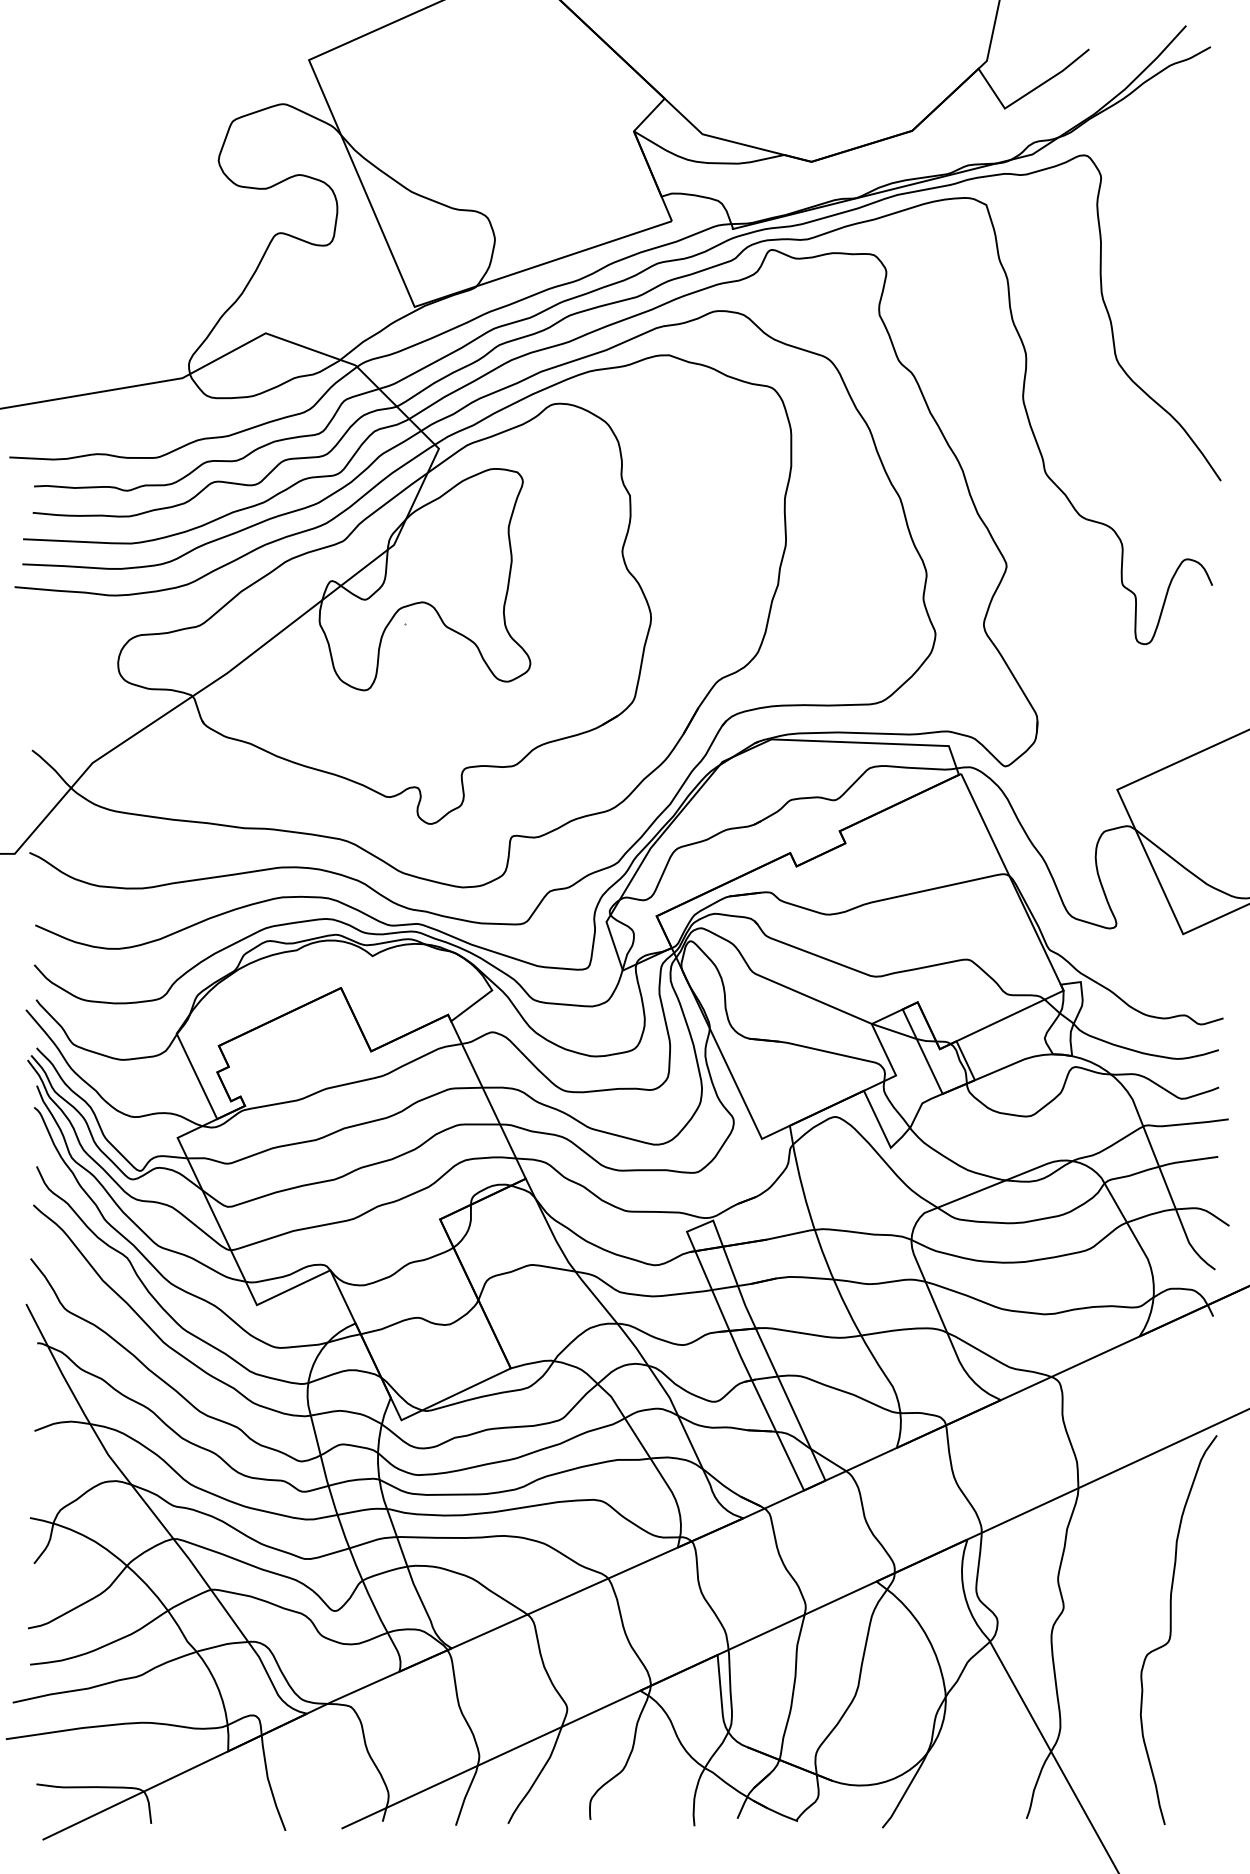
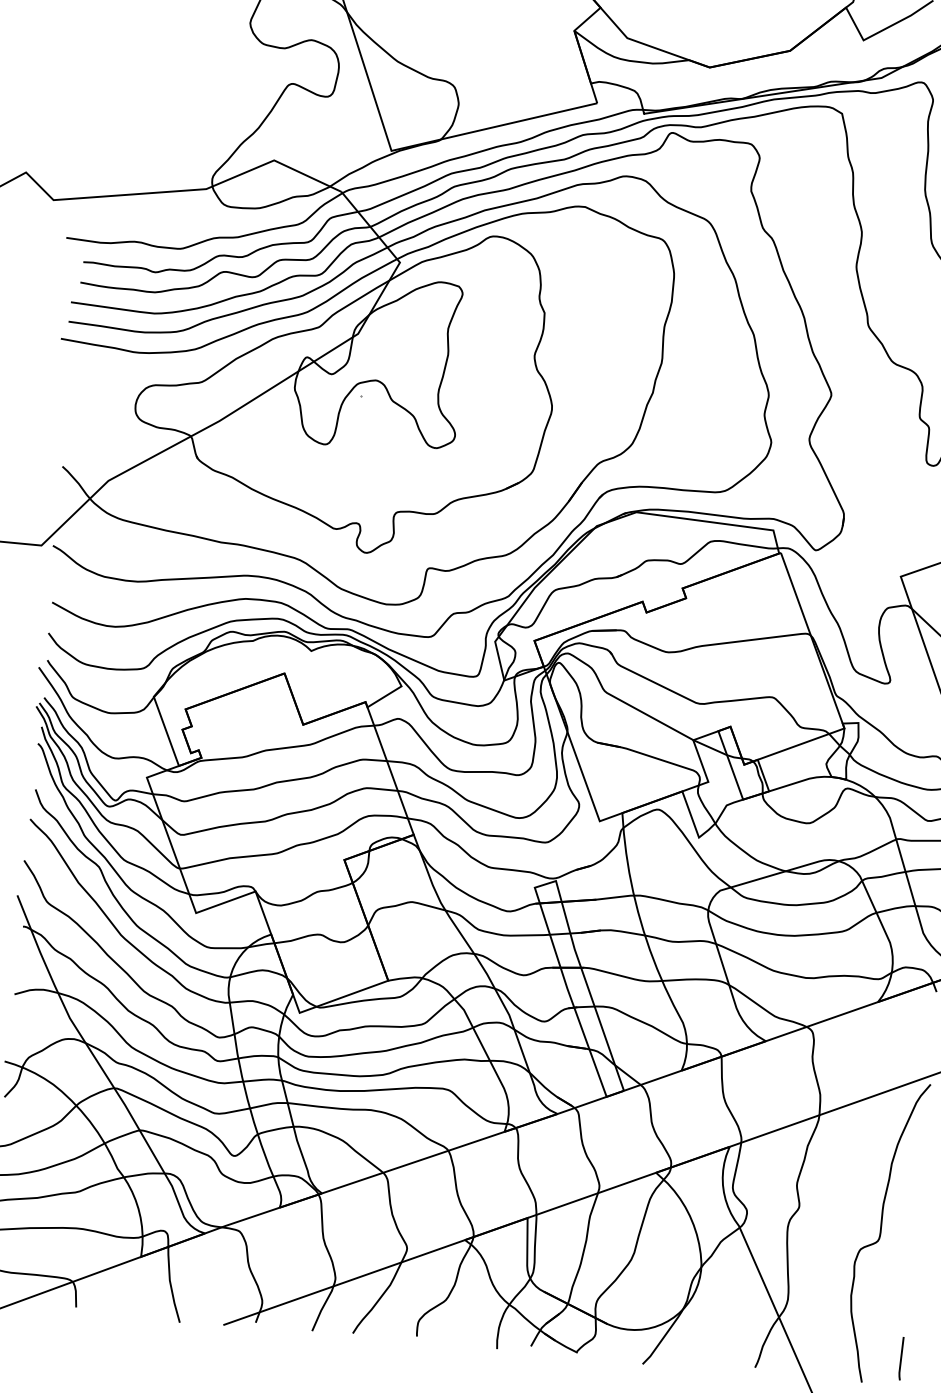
line: (1211, 1789) -> (900, 1358), added

